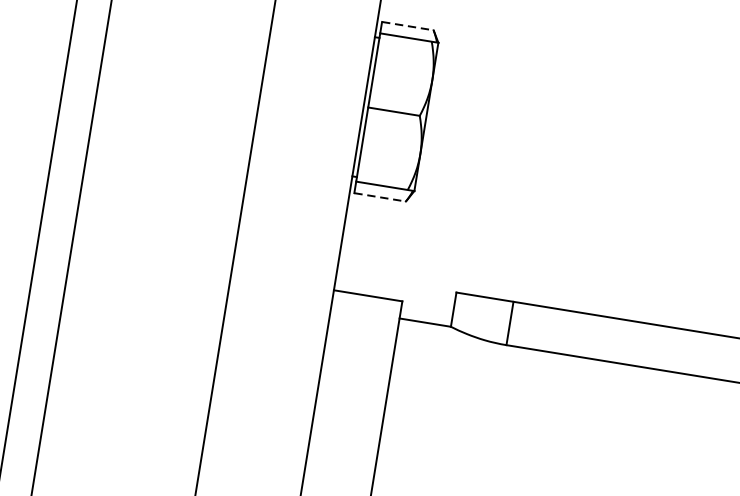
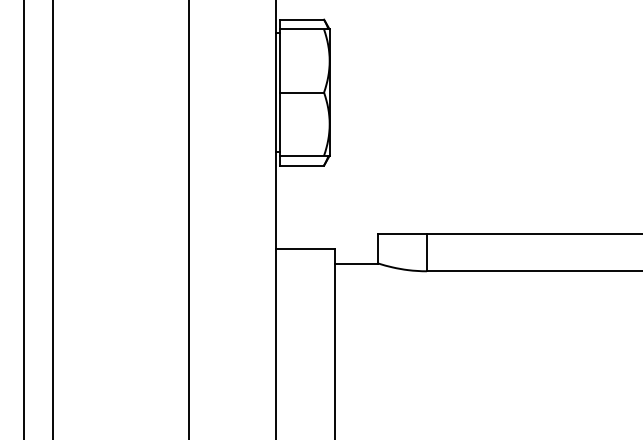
line: (408, 25) -> (302, 19), dashed -> solid
line: (380, 197) -> (302, 165), dashed -> solid

